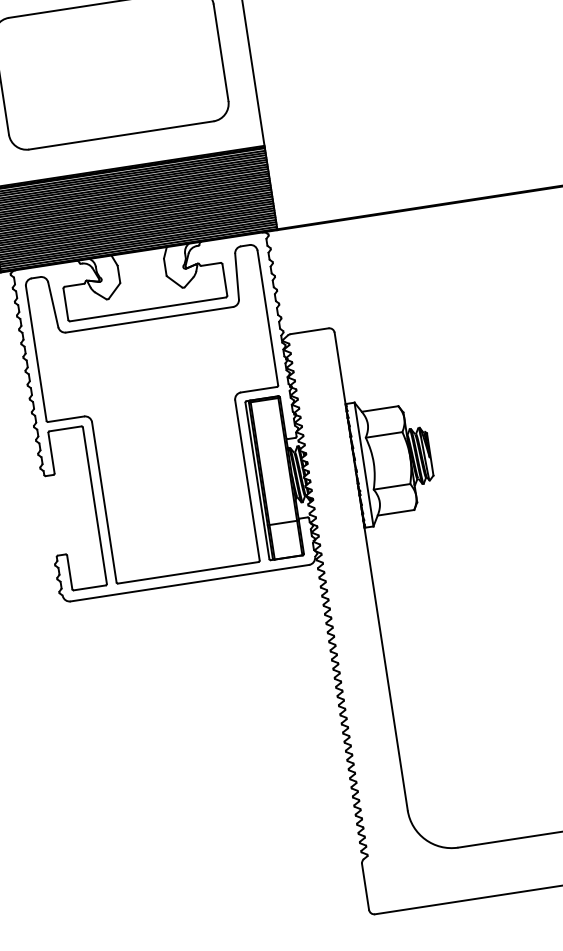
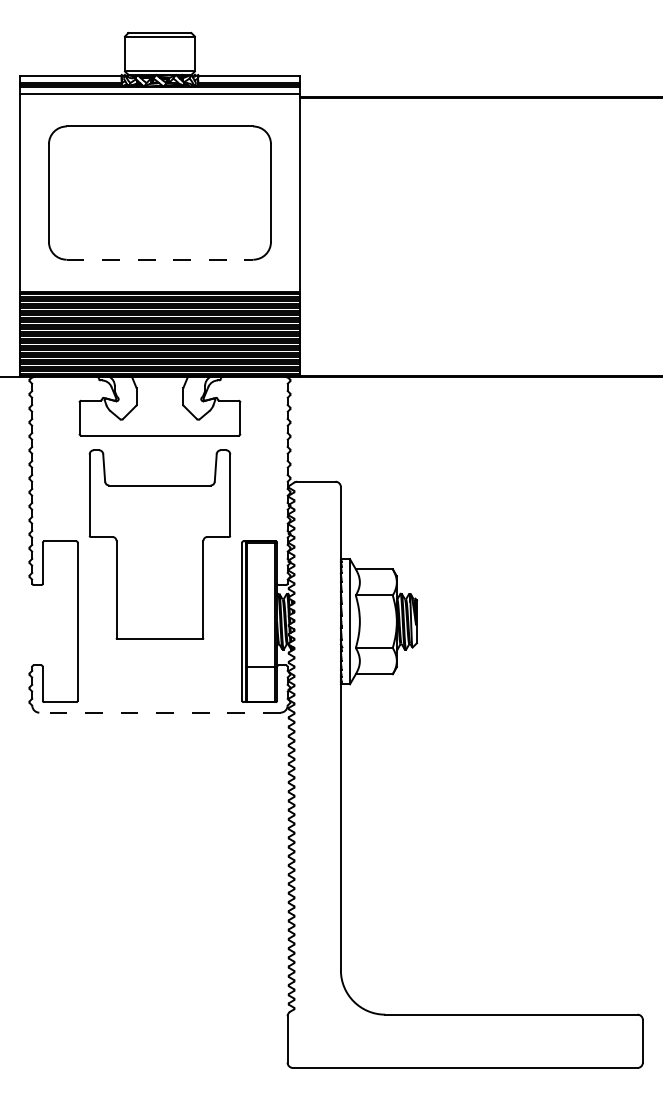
line: (121, 135) -> (160, 259), solid -> dashed
part: (164, 417) -> (159, 544), size x0.6
line: (189, 583) -> (159, 712), solid -> dashed

